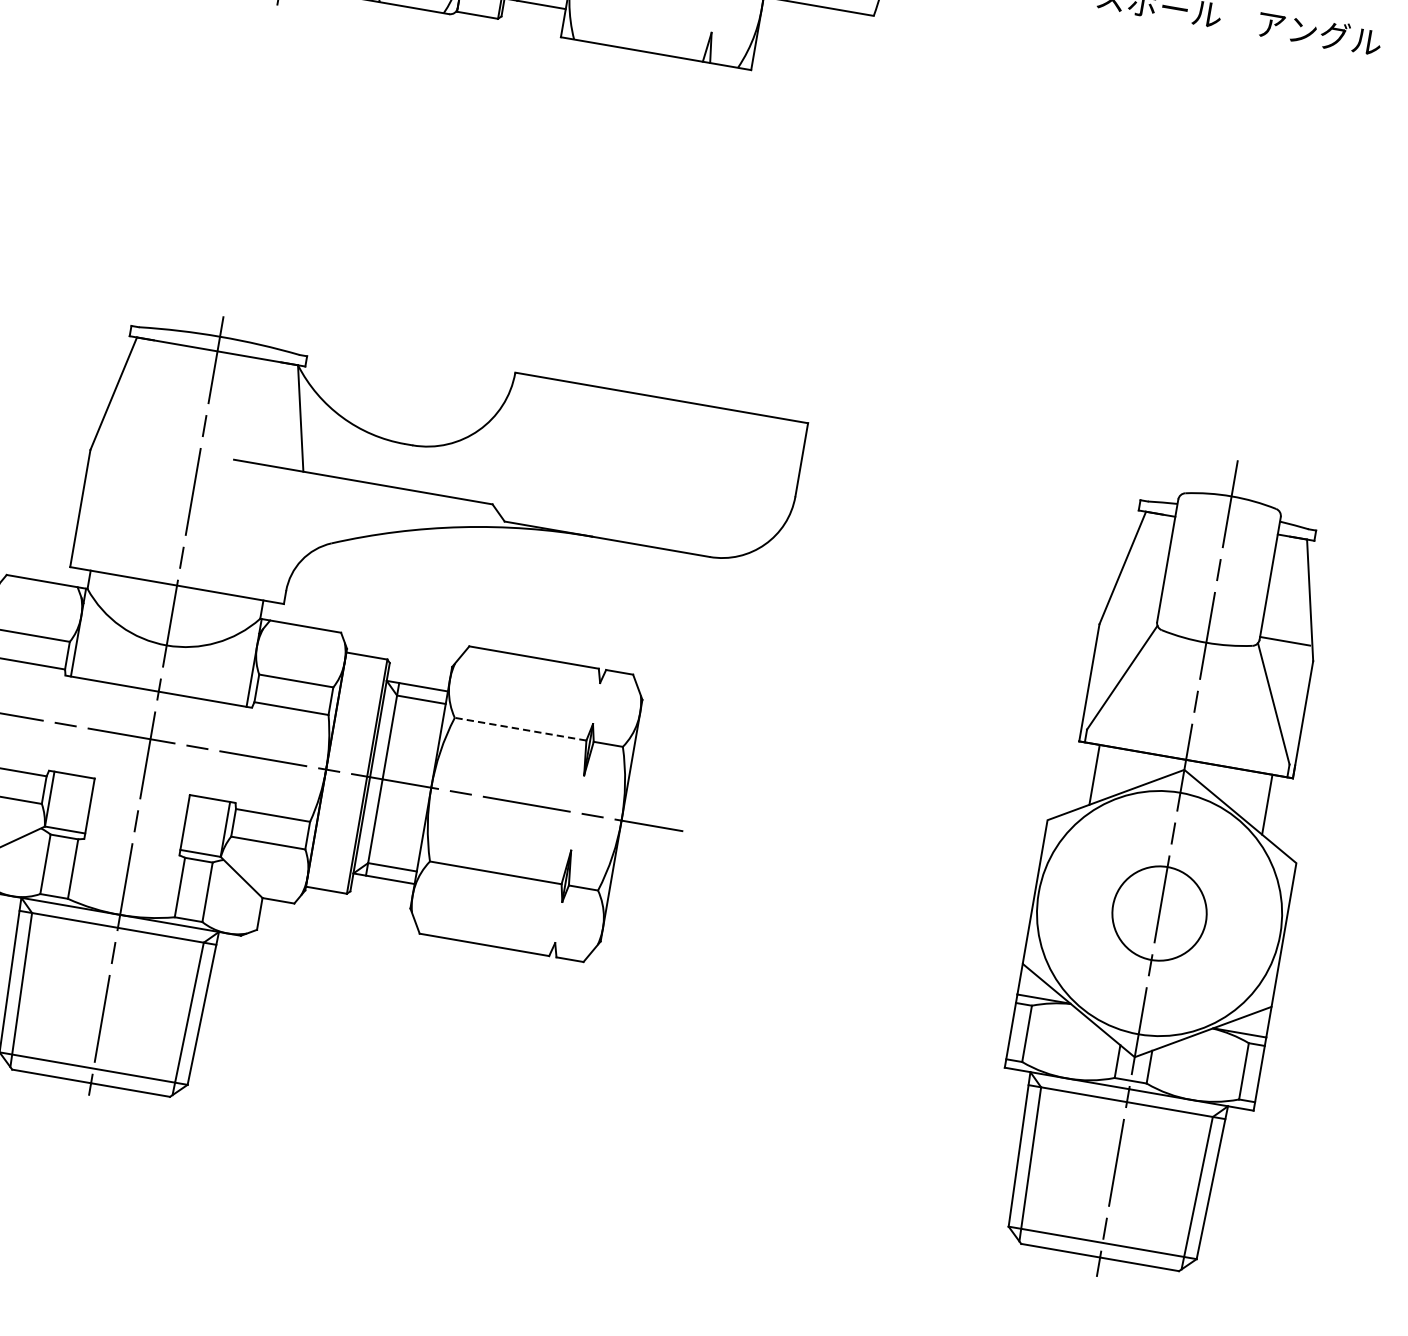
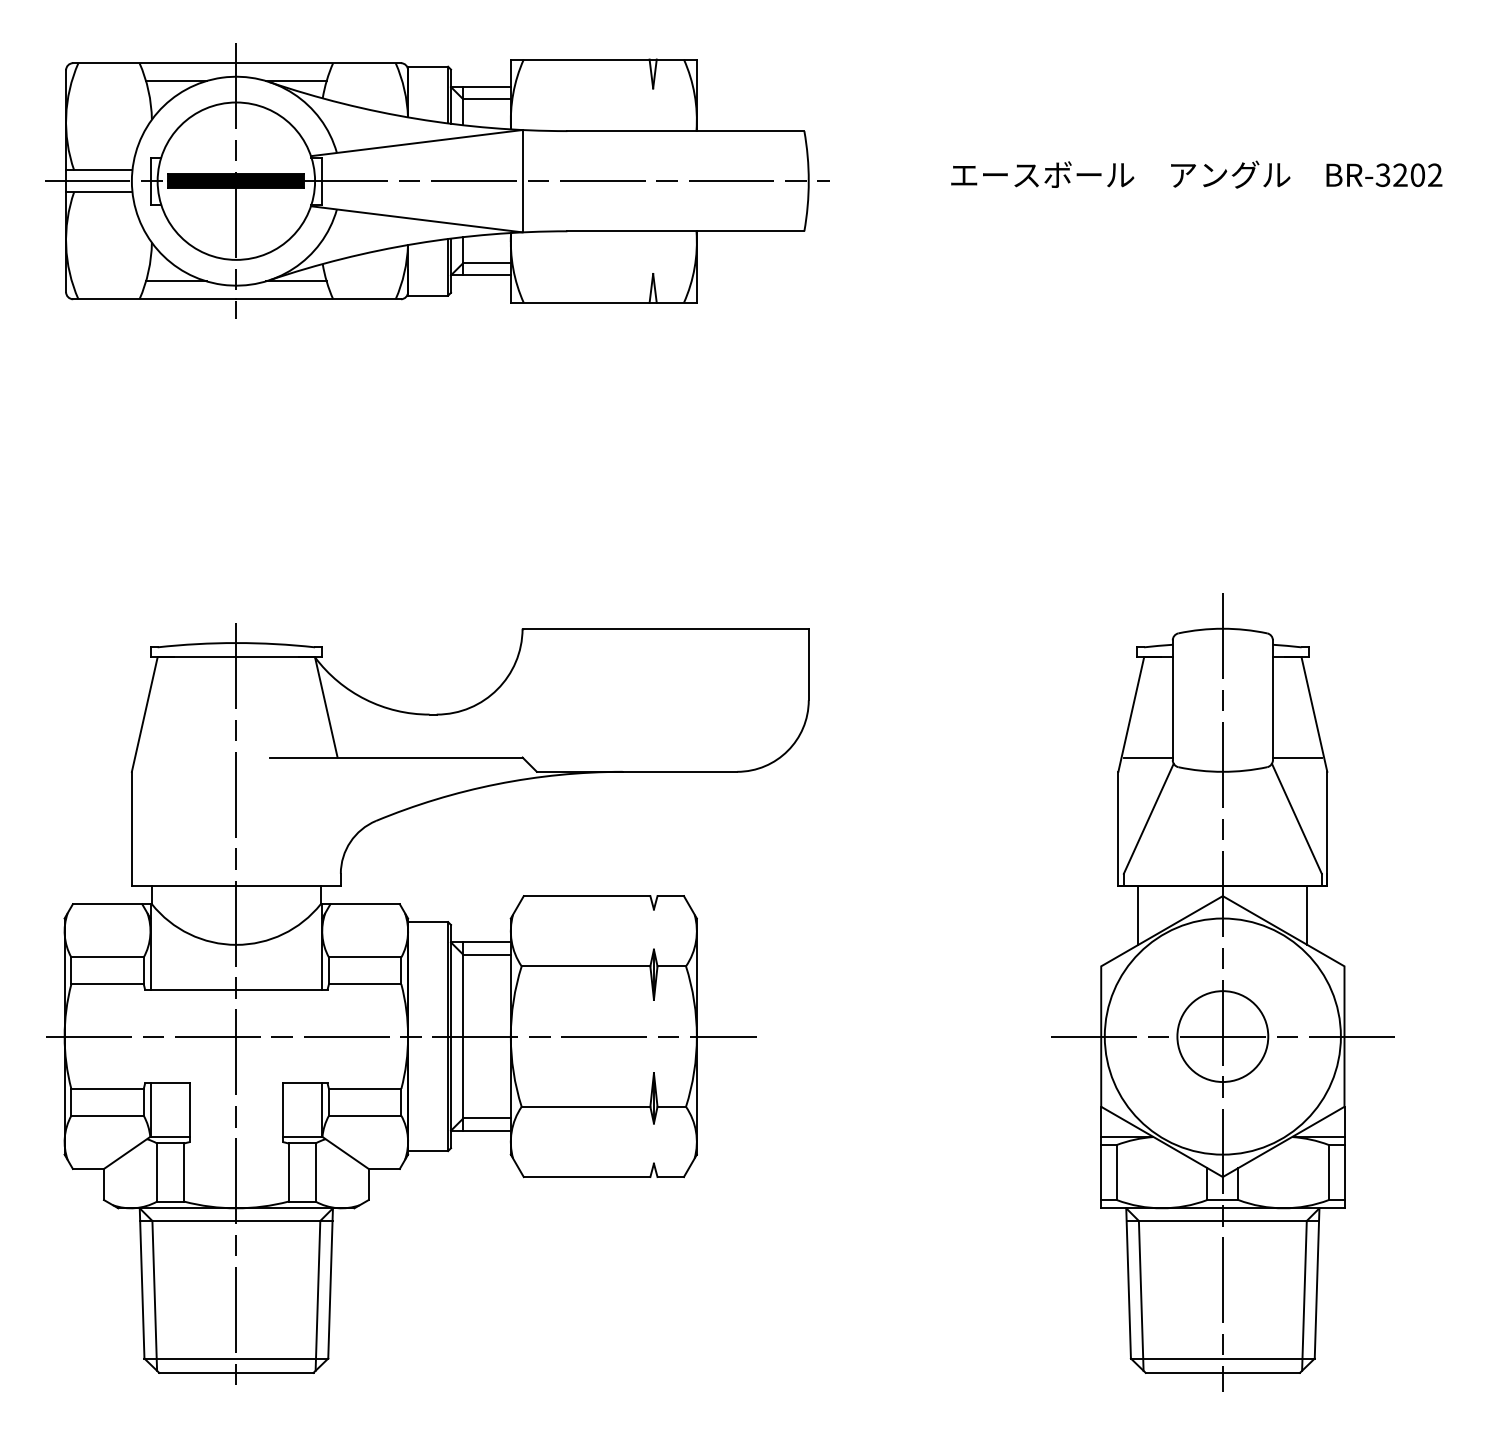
line: (1131, 614) -> (1147, 757), added
line: (520, 729) -> (585, 966), dashed -> solid
line: (1159, 913) -> (1222, 1036), added

